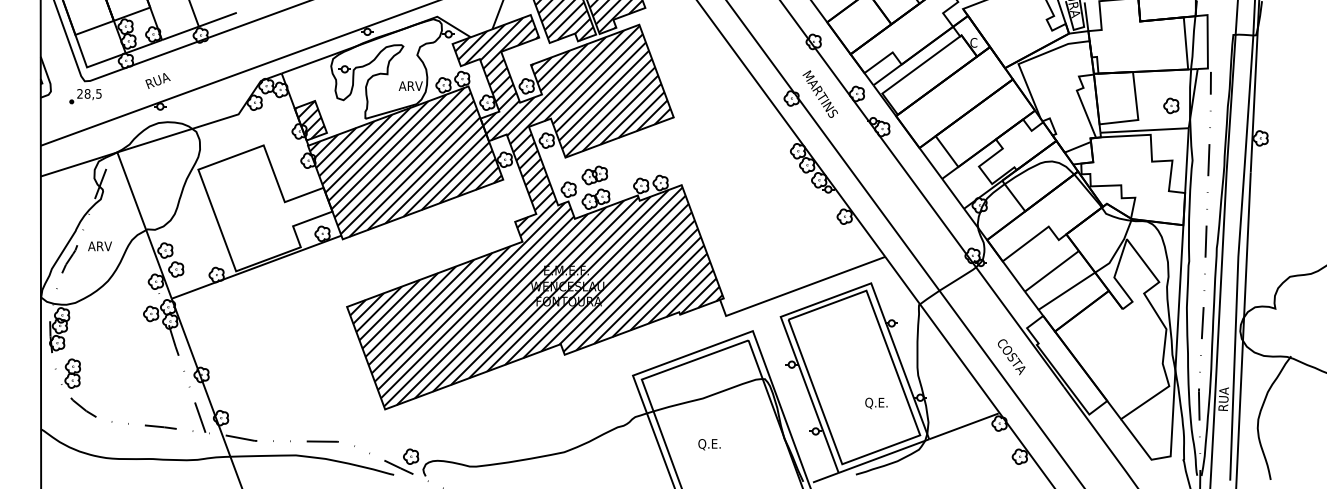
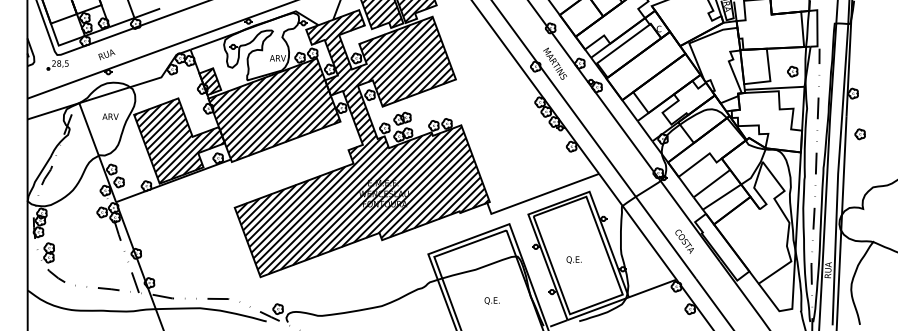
part: (1269, 198) -> (859, 134), added
hatch: (265, 209) -> (179, 141), added
text: (99, 245) -> (110, 116), moved
text: (875, 402) -> (573, 259), moved
text: (708, 443) -> (491, 300), moved

